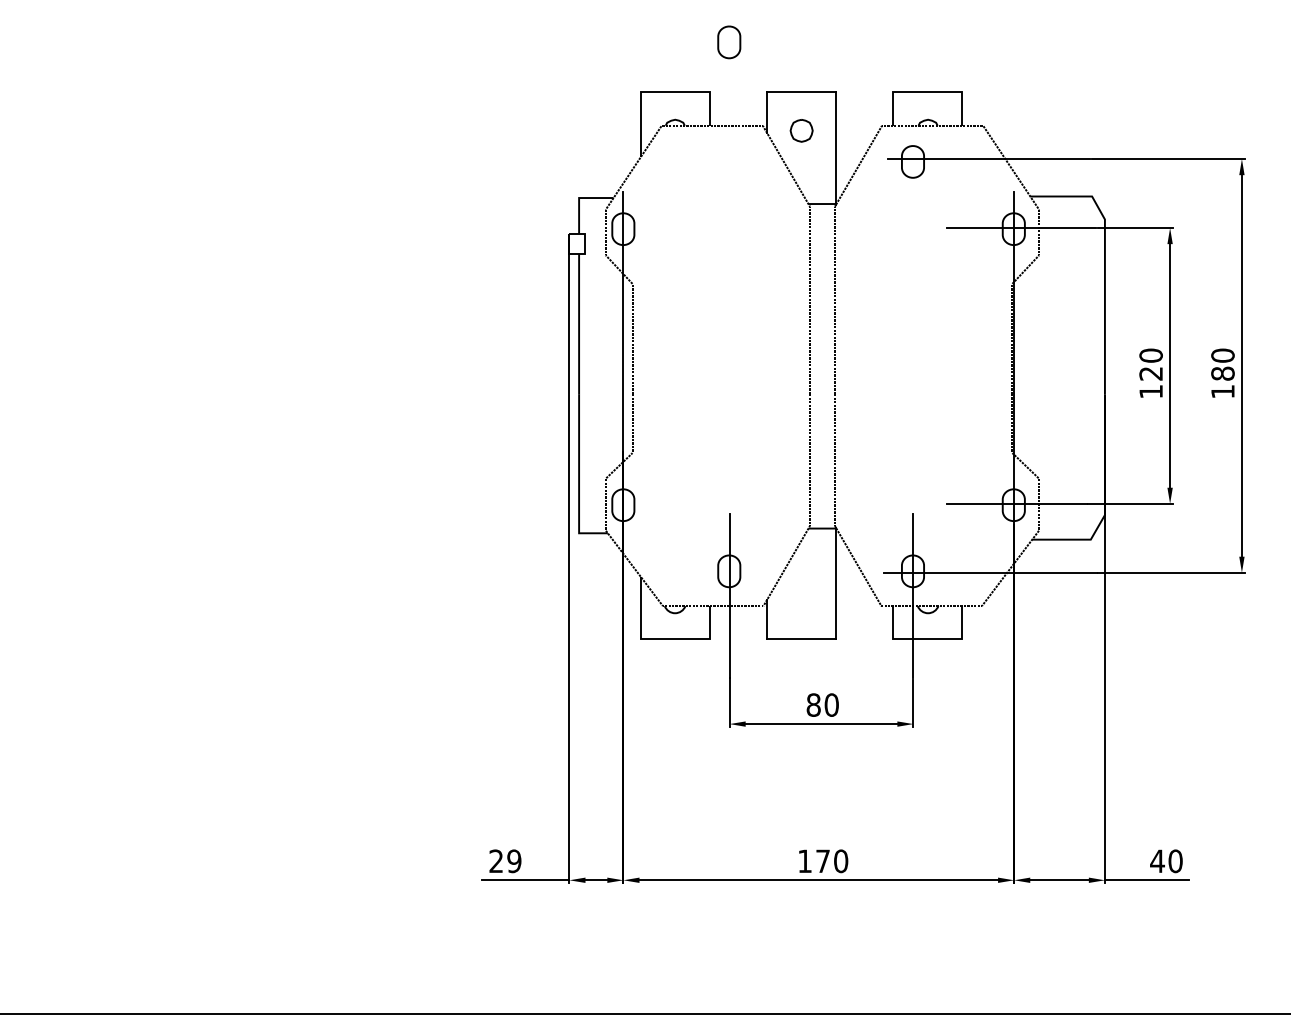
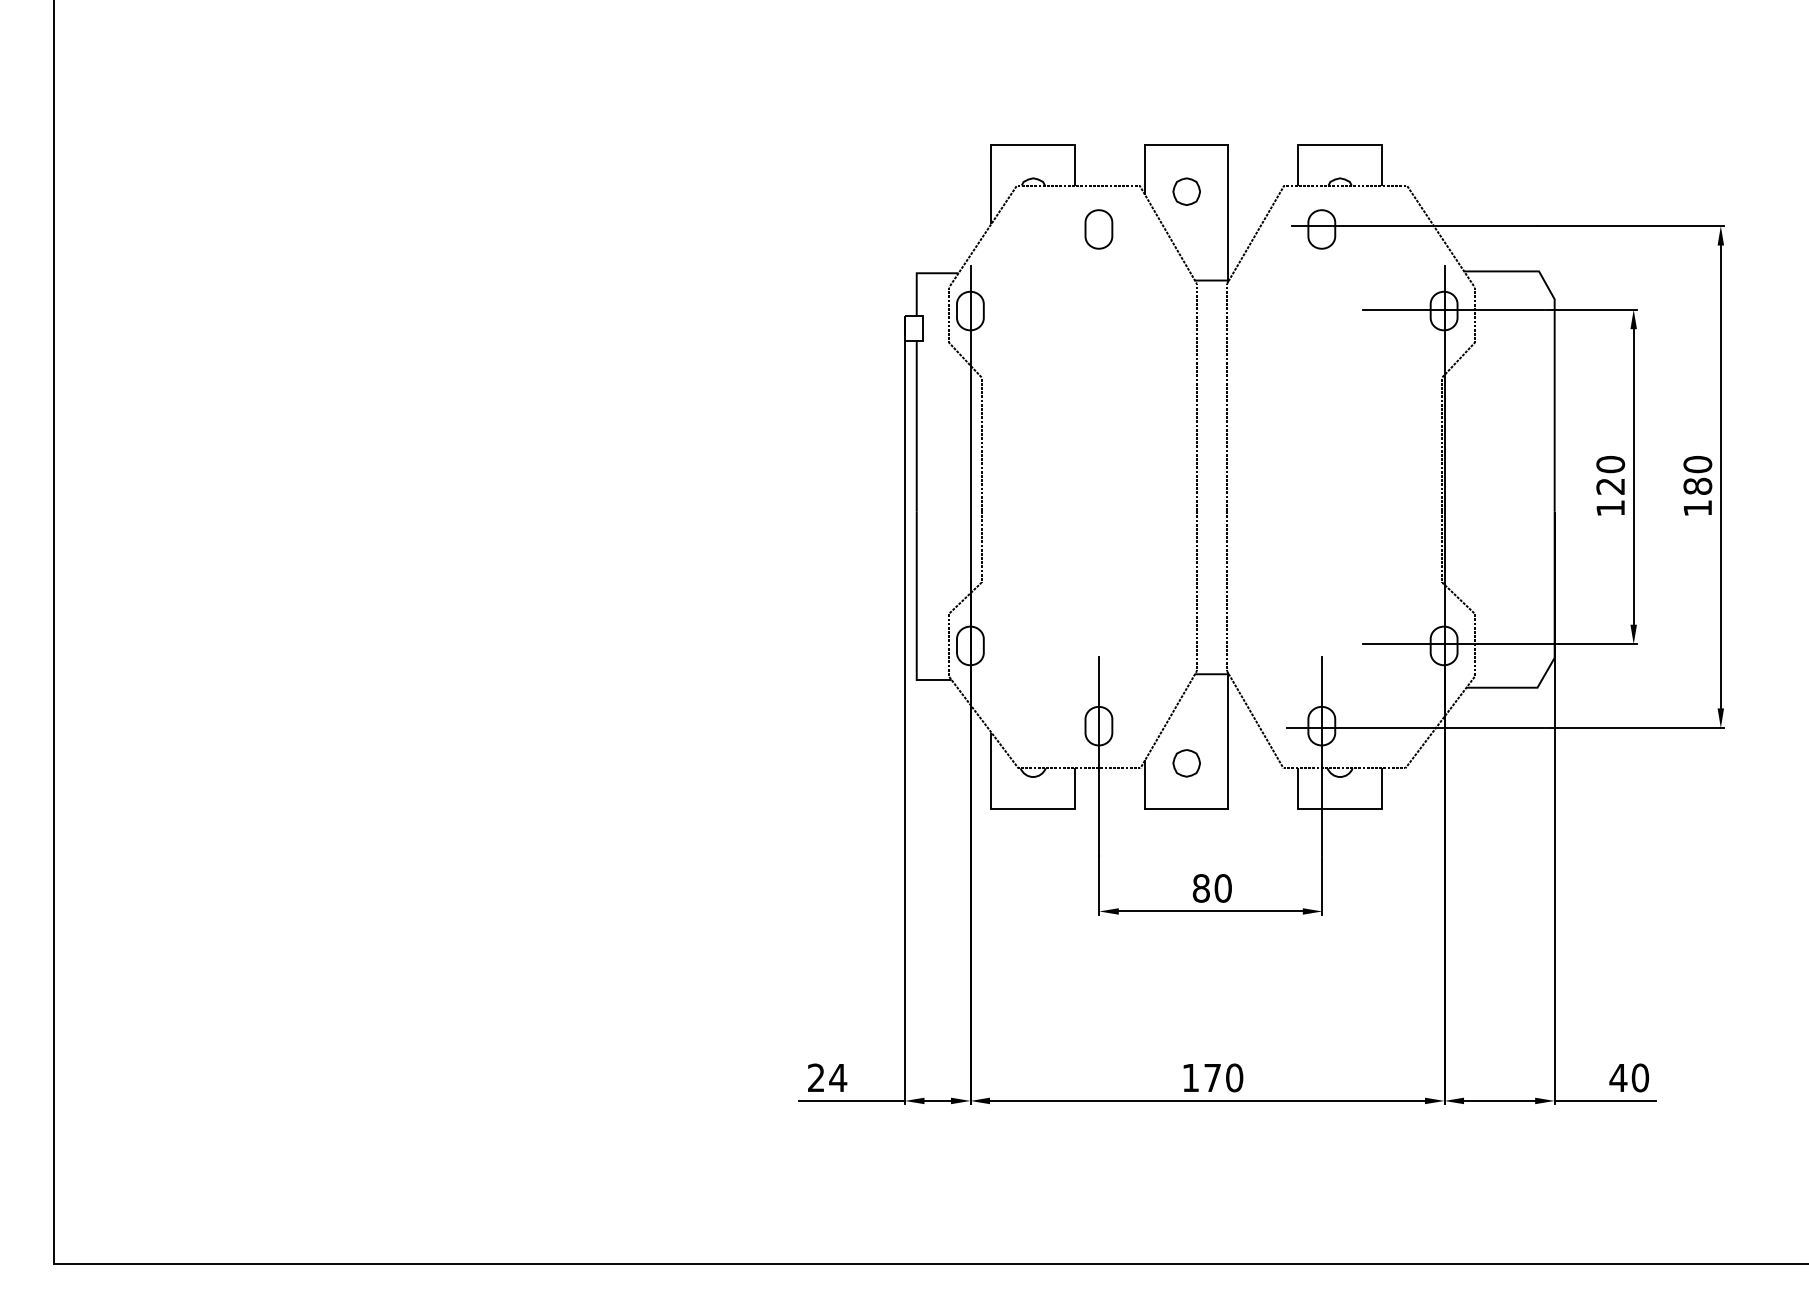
part: (728, 42) -> (1098, 229), moved
part: (801, 602) -> (1186, 763), added
text: (514, 860) -> (838, 1077), 29 -> 24

